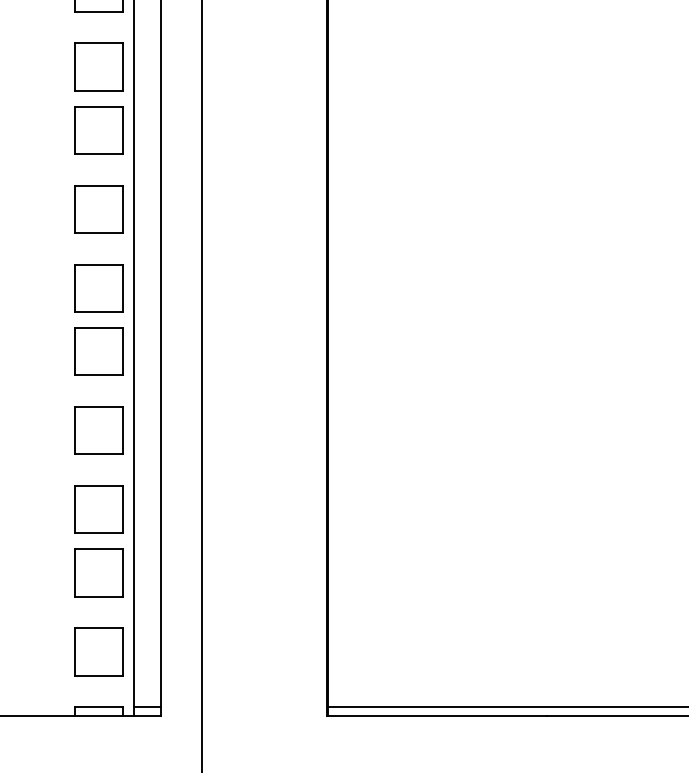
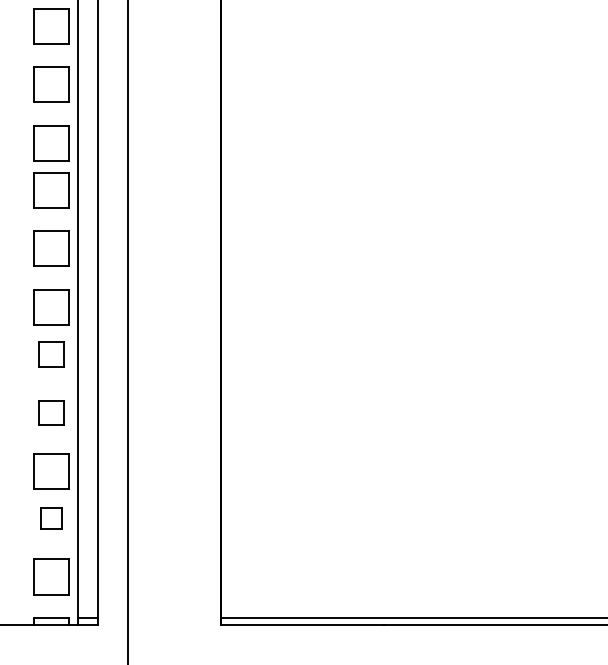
part: (98, 351) -> (51, 354), size x0.7
part: (98, 429) -> (51, 412), size x0.7
part: (98, 572) -> (51, 518), size x0.6

